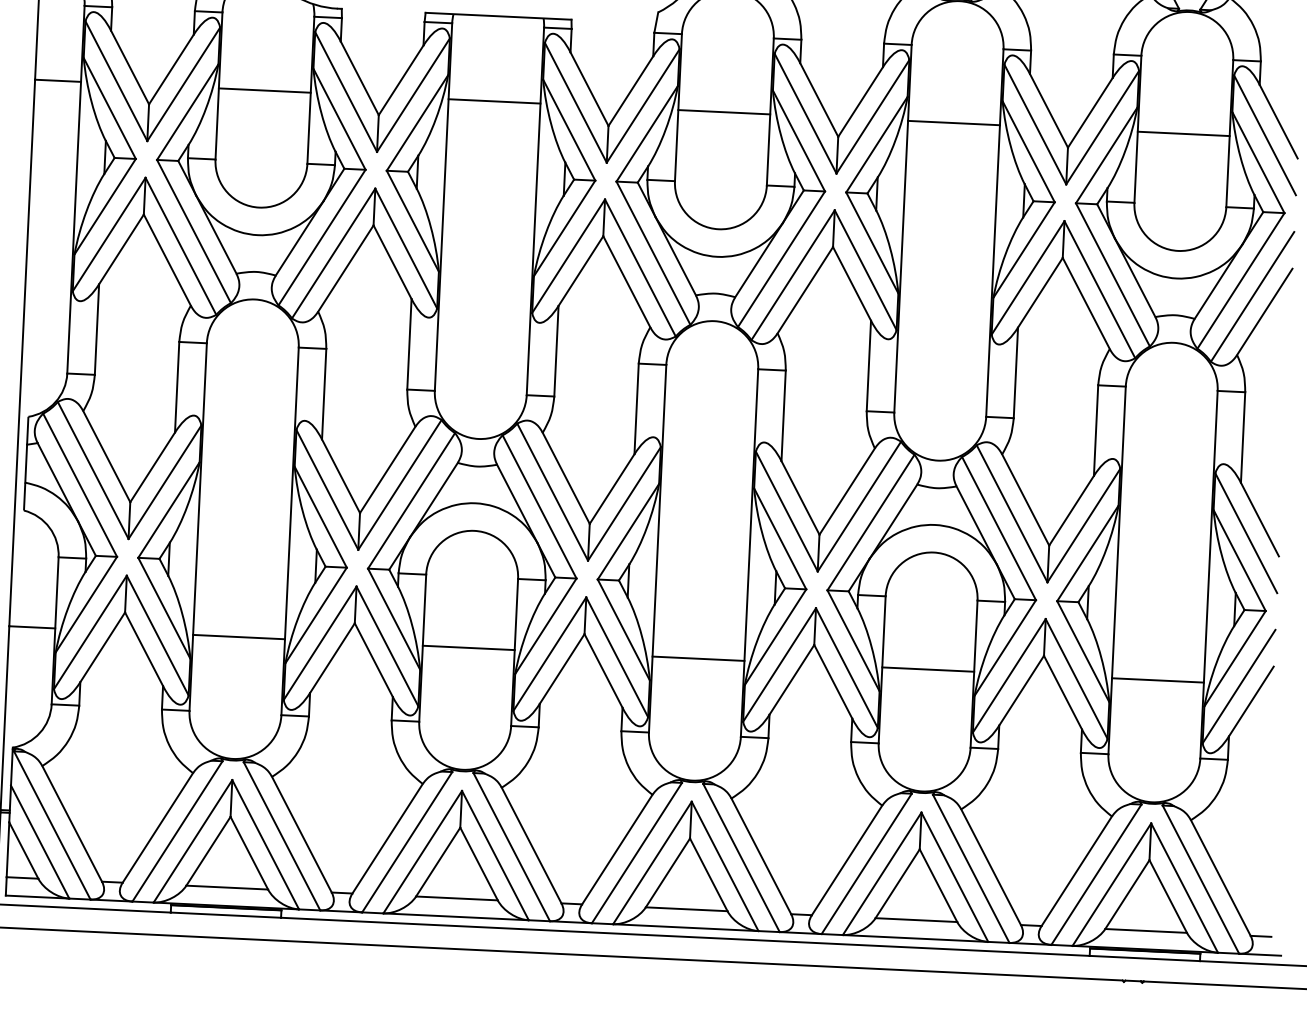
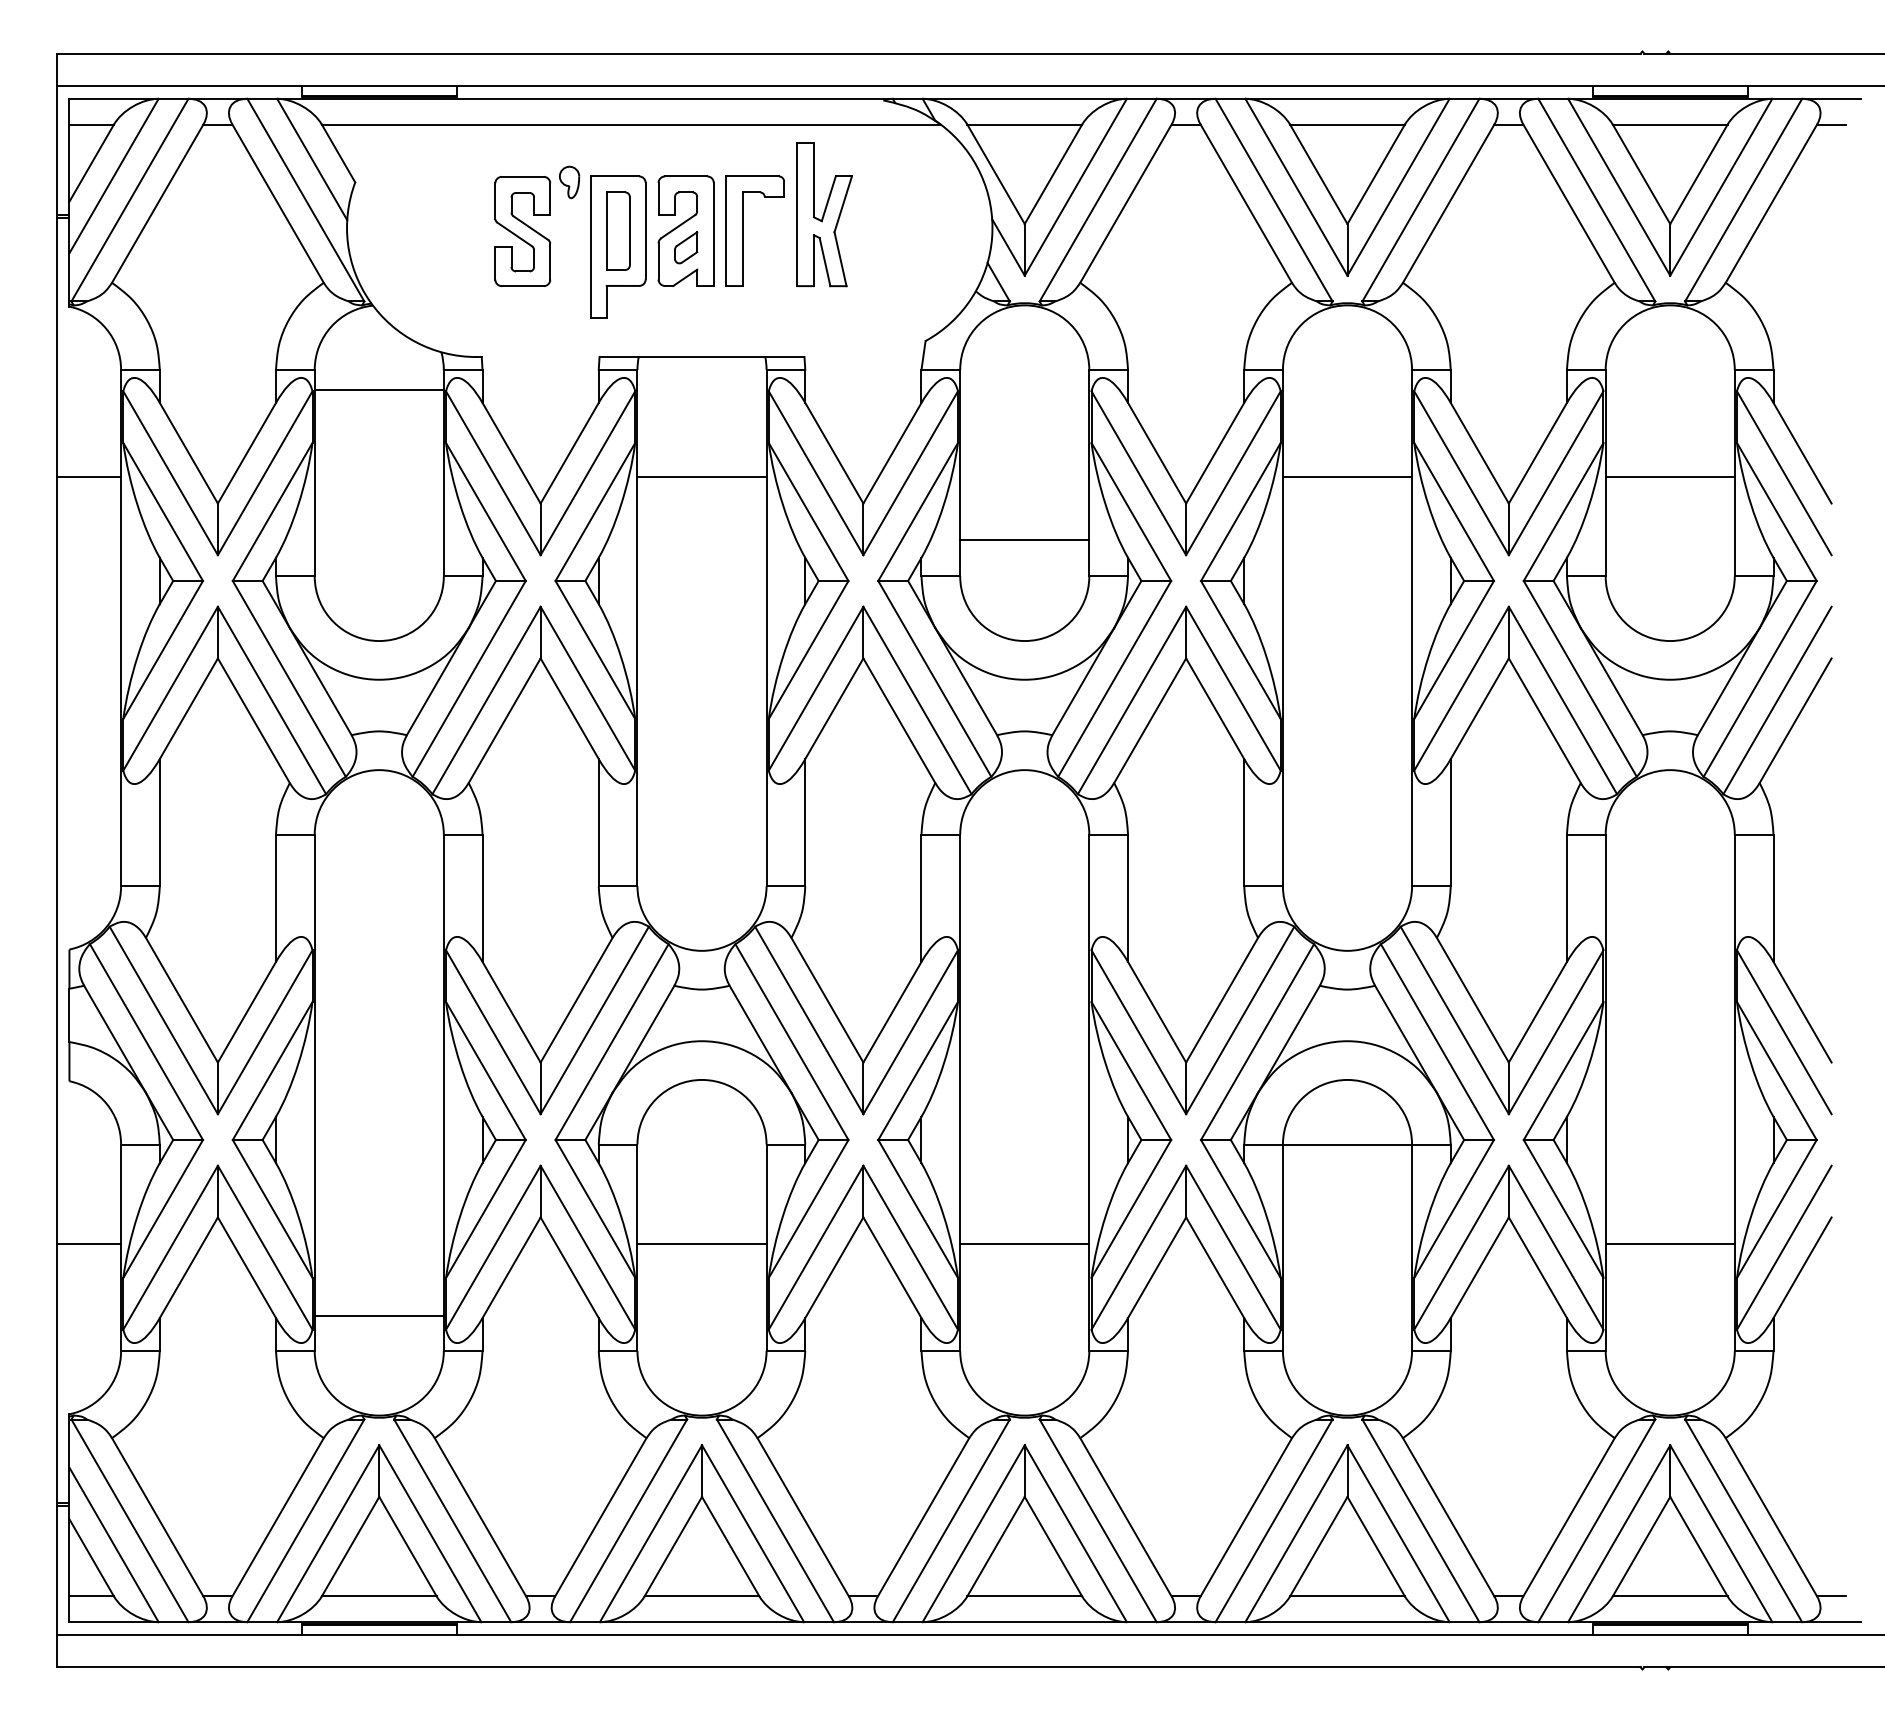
line: (264, 90) -> (378, 389), moved
line: (724, 112) -> (1024, 539), moved
line: (238, 637) -> (378, 1316), moved
line: (928, 669) -> (1347, 1145), moved

